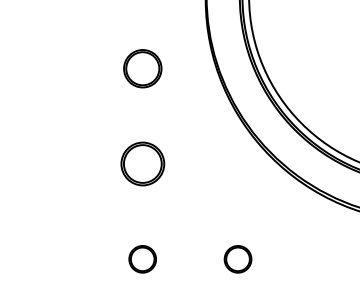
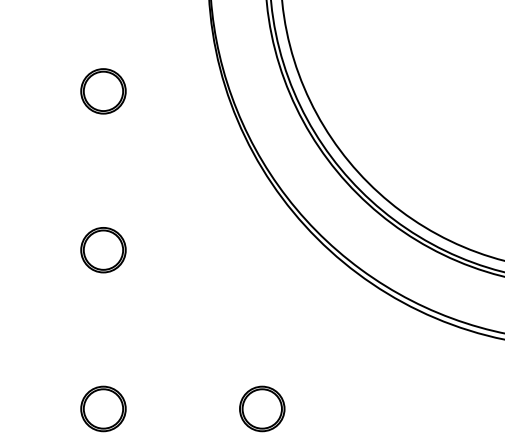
part: (142, 68) -> (103, 91), size x0.71
part: (142, 163) -> (103, 249), size x0.62

